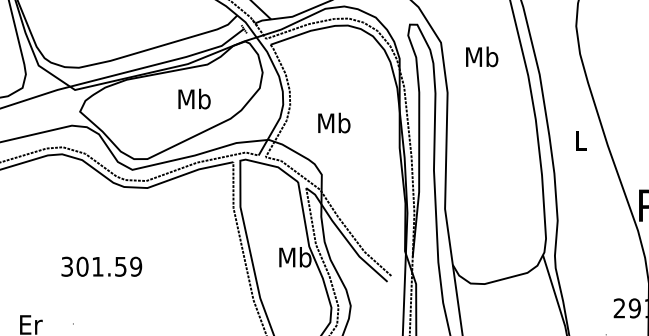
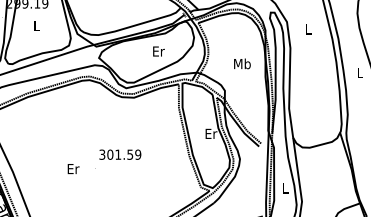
text: (482, 57) -> (308, 29), Mb -> L
text: (194, 99) -> (158, 51), Mb -> Er
text: (334, 122) -> (242, 63), moved
text: (294, 256) -> (210, 133), Mb -> Er
text: (102, 266) -> (120, 154), moved

